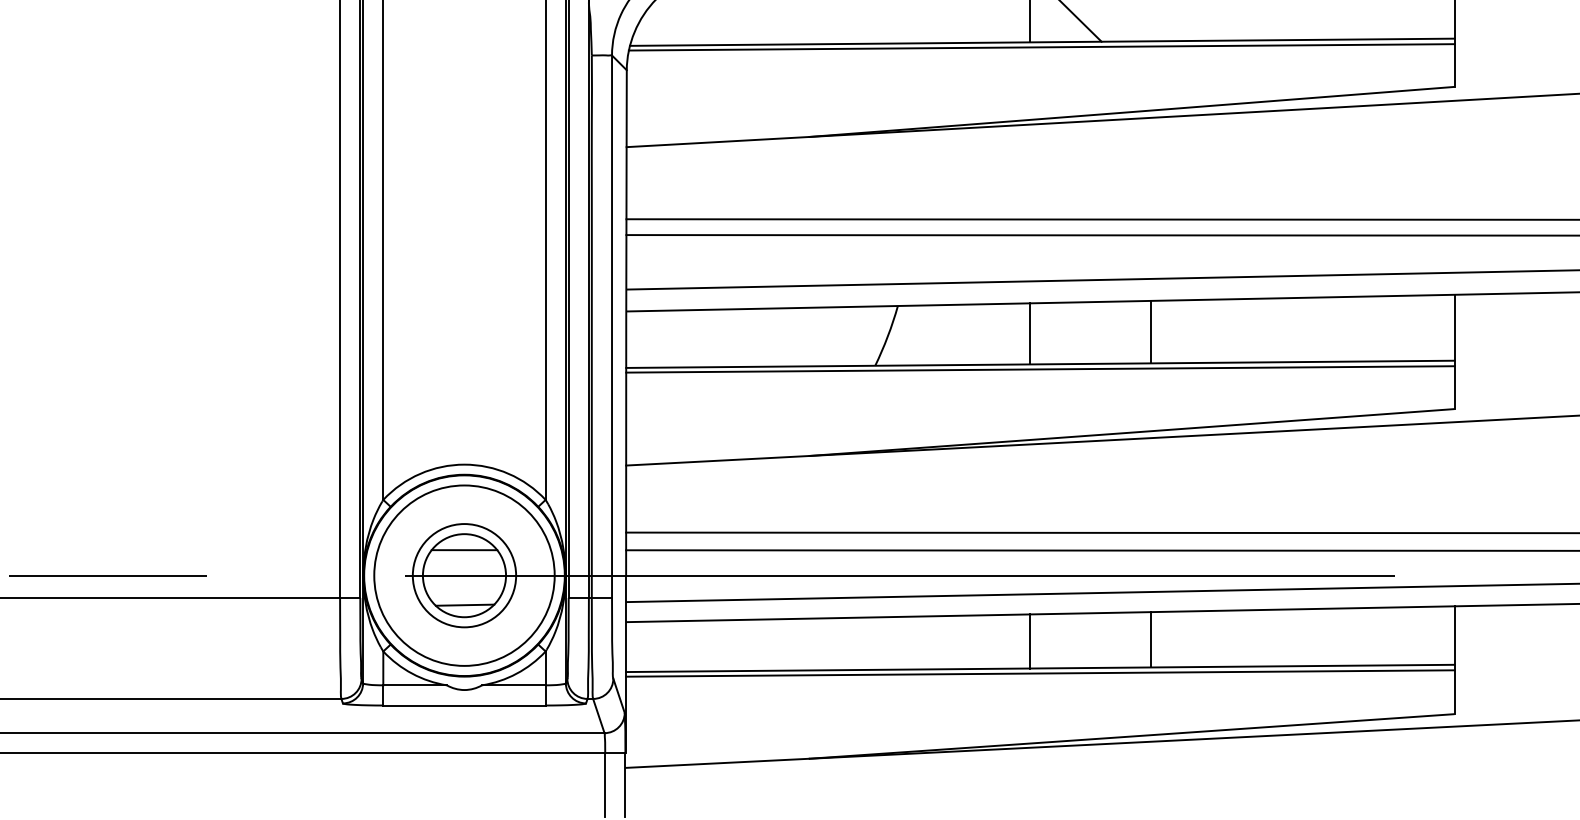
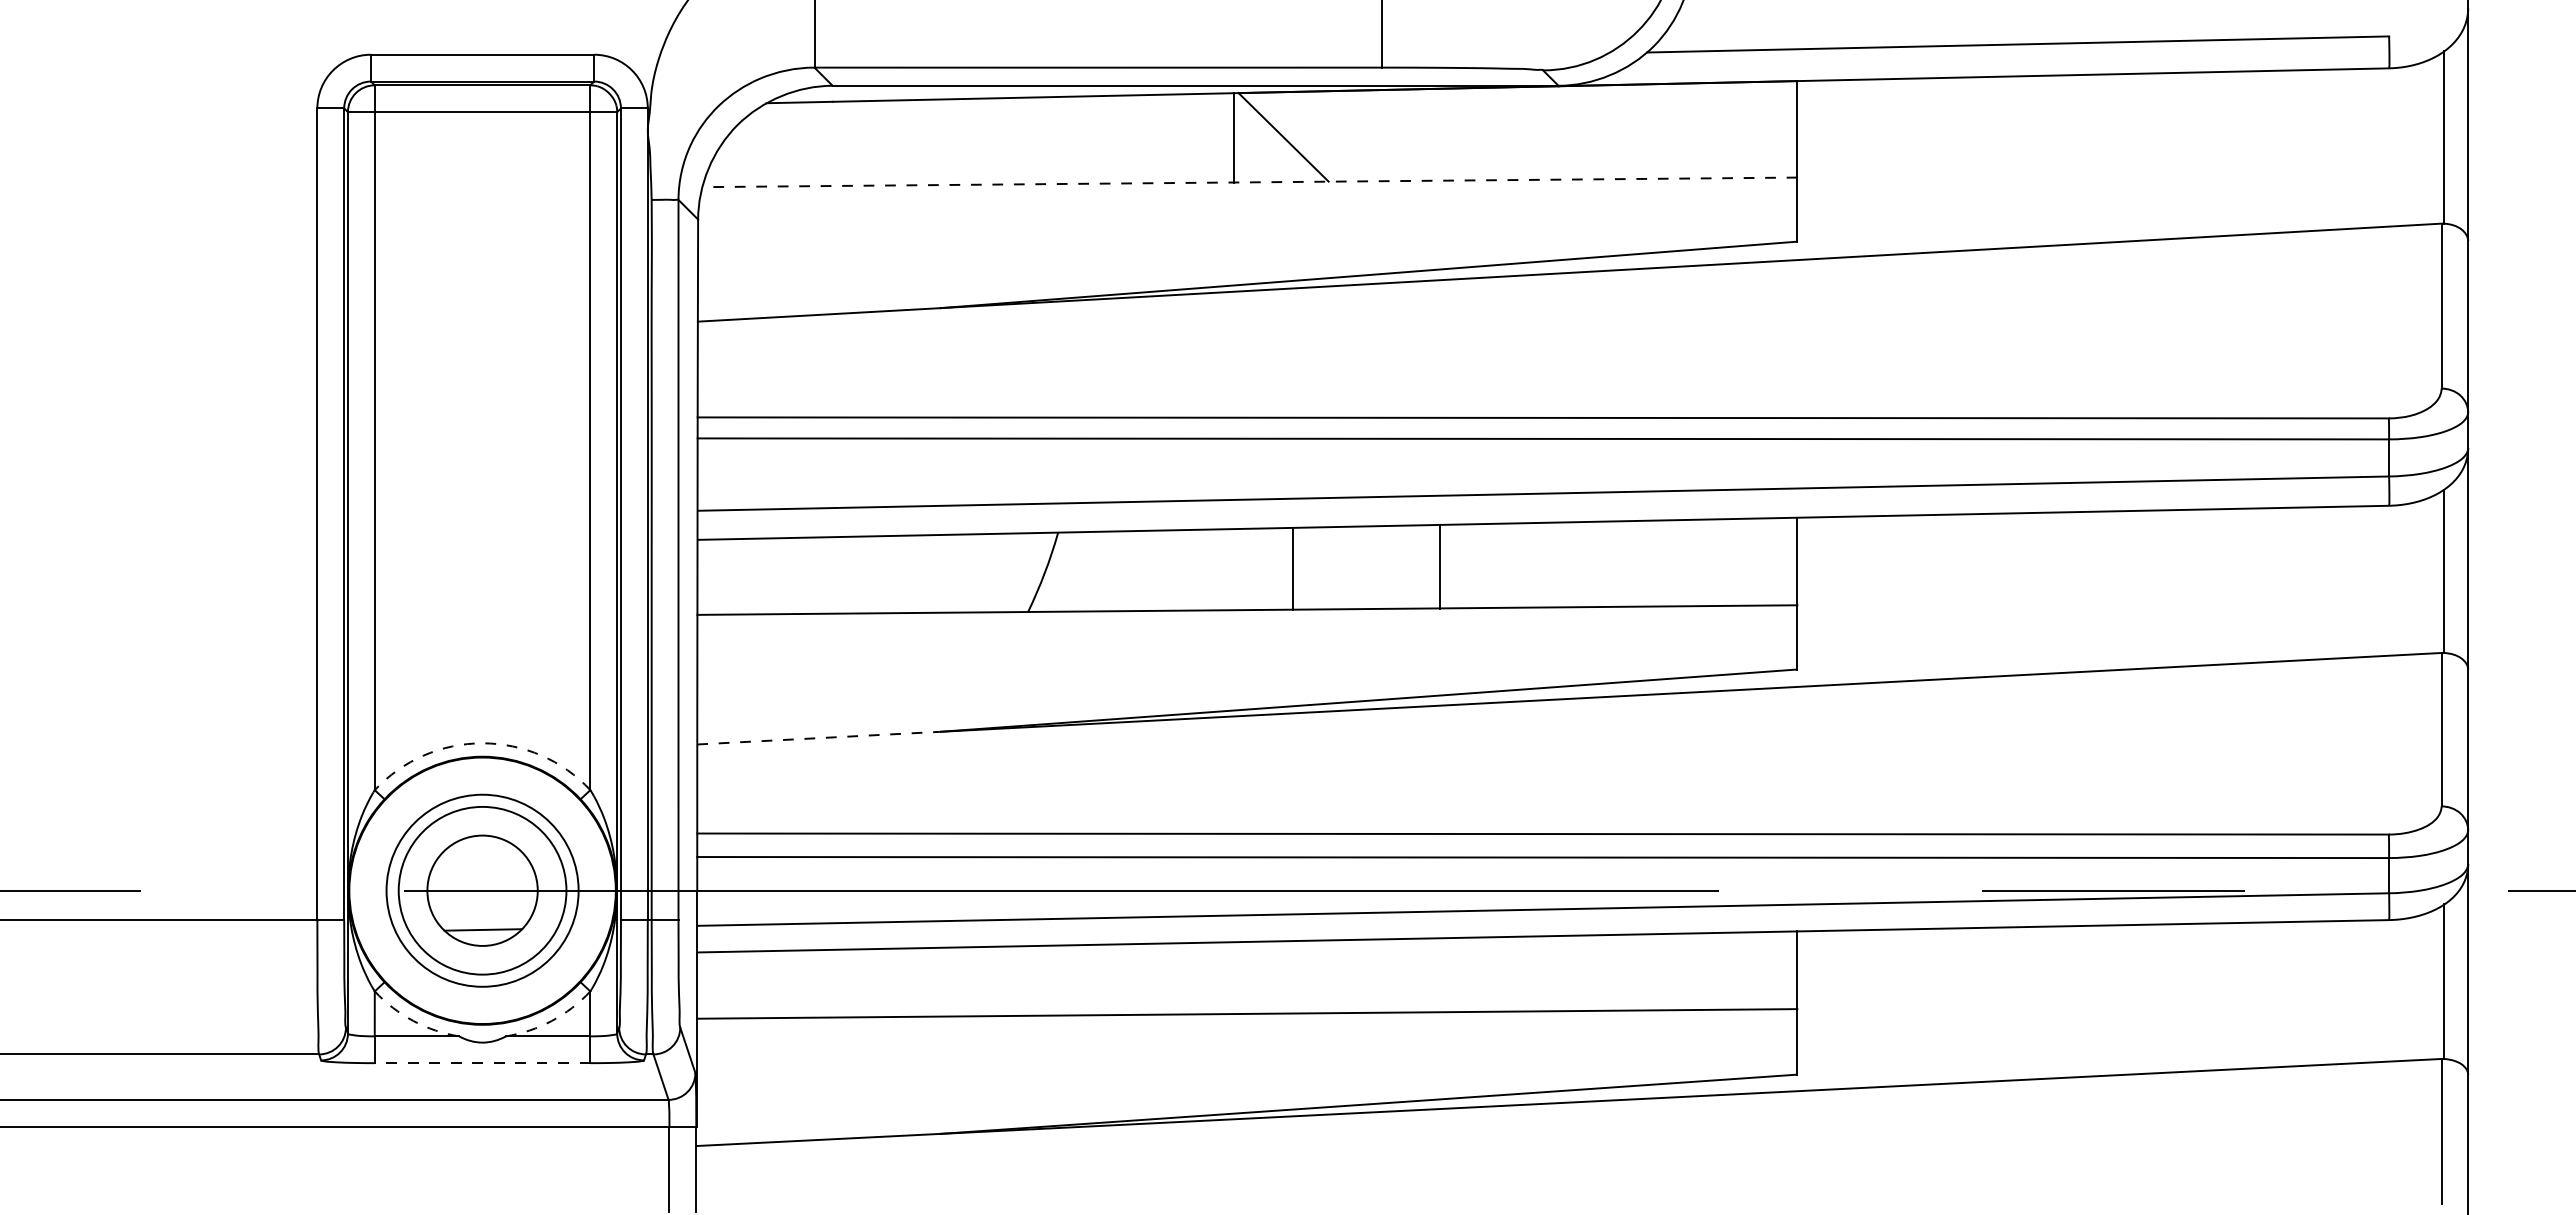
line: (1041, 42) -> (1249, 182), solid -> dashed
line: (1041, 46) -> (1248, 188), removed
line: (1151, 331) -> (1439, 566), moved
line: (1029, 333) -> (1292, 569), moved
line: (1040, 369) -> (1247, 616), removed
line: (718, 461) -> (819, 738), solid -> dashed
arc: (464, 464) -> (482, 743), solid -> dashed
line: (464, 549) -> (482, 856), removed
circle: (464, 575) -> (482, 890), size x0.7
circle: (464, 575) -> (482, 890), size x1.4
line: (1151, 639) -> (1394, 975), removed
line: (1029, 641) -> (1233, 978), removed
arc: (412, 673) -> (413, 1020), solid -> dashed
arc: (516, 673) -> (551, 1020), solid -> dashed
line: (1040, 673) -> (1247, 1020), removed
line: (464, 705) -> (482, 1063), solid -> dashed

